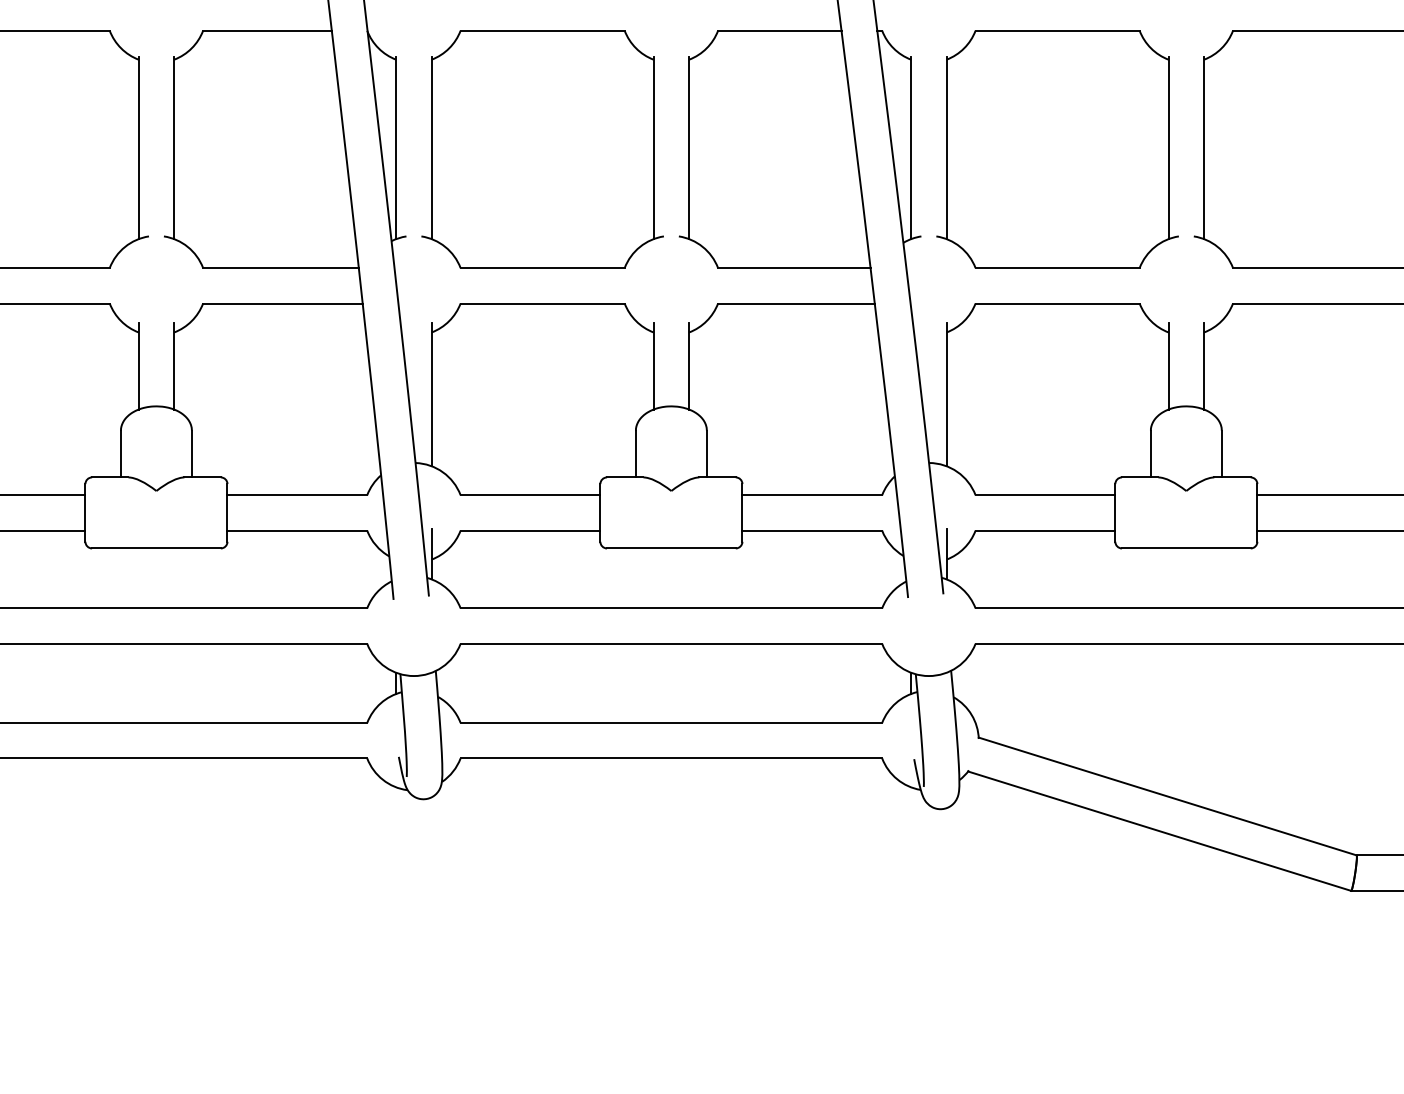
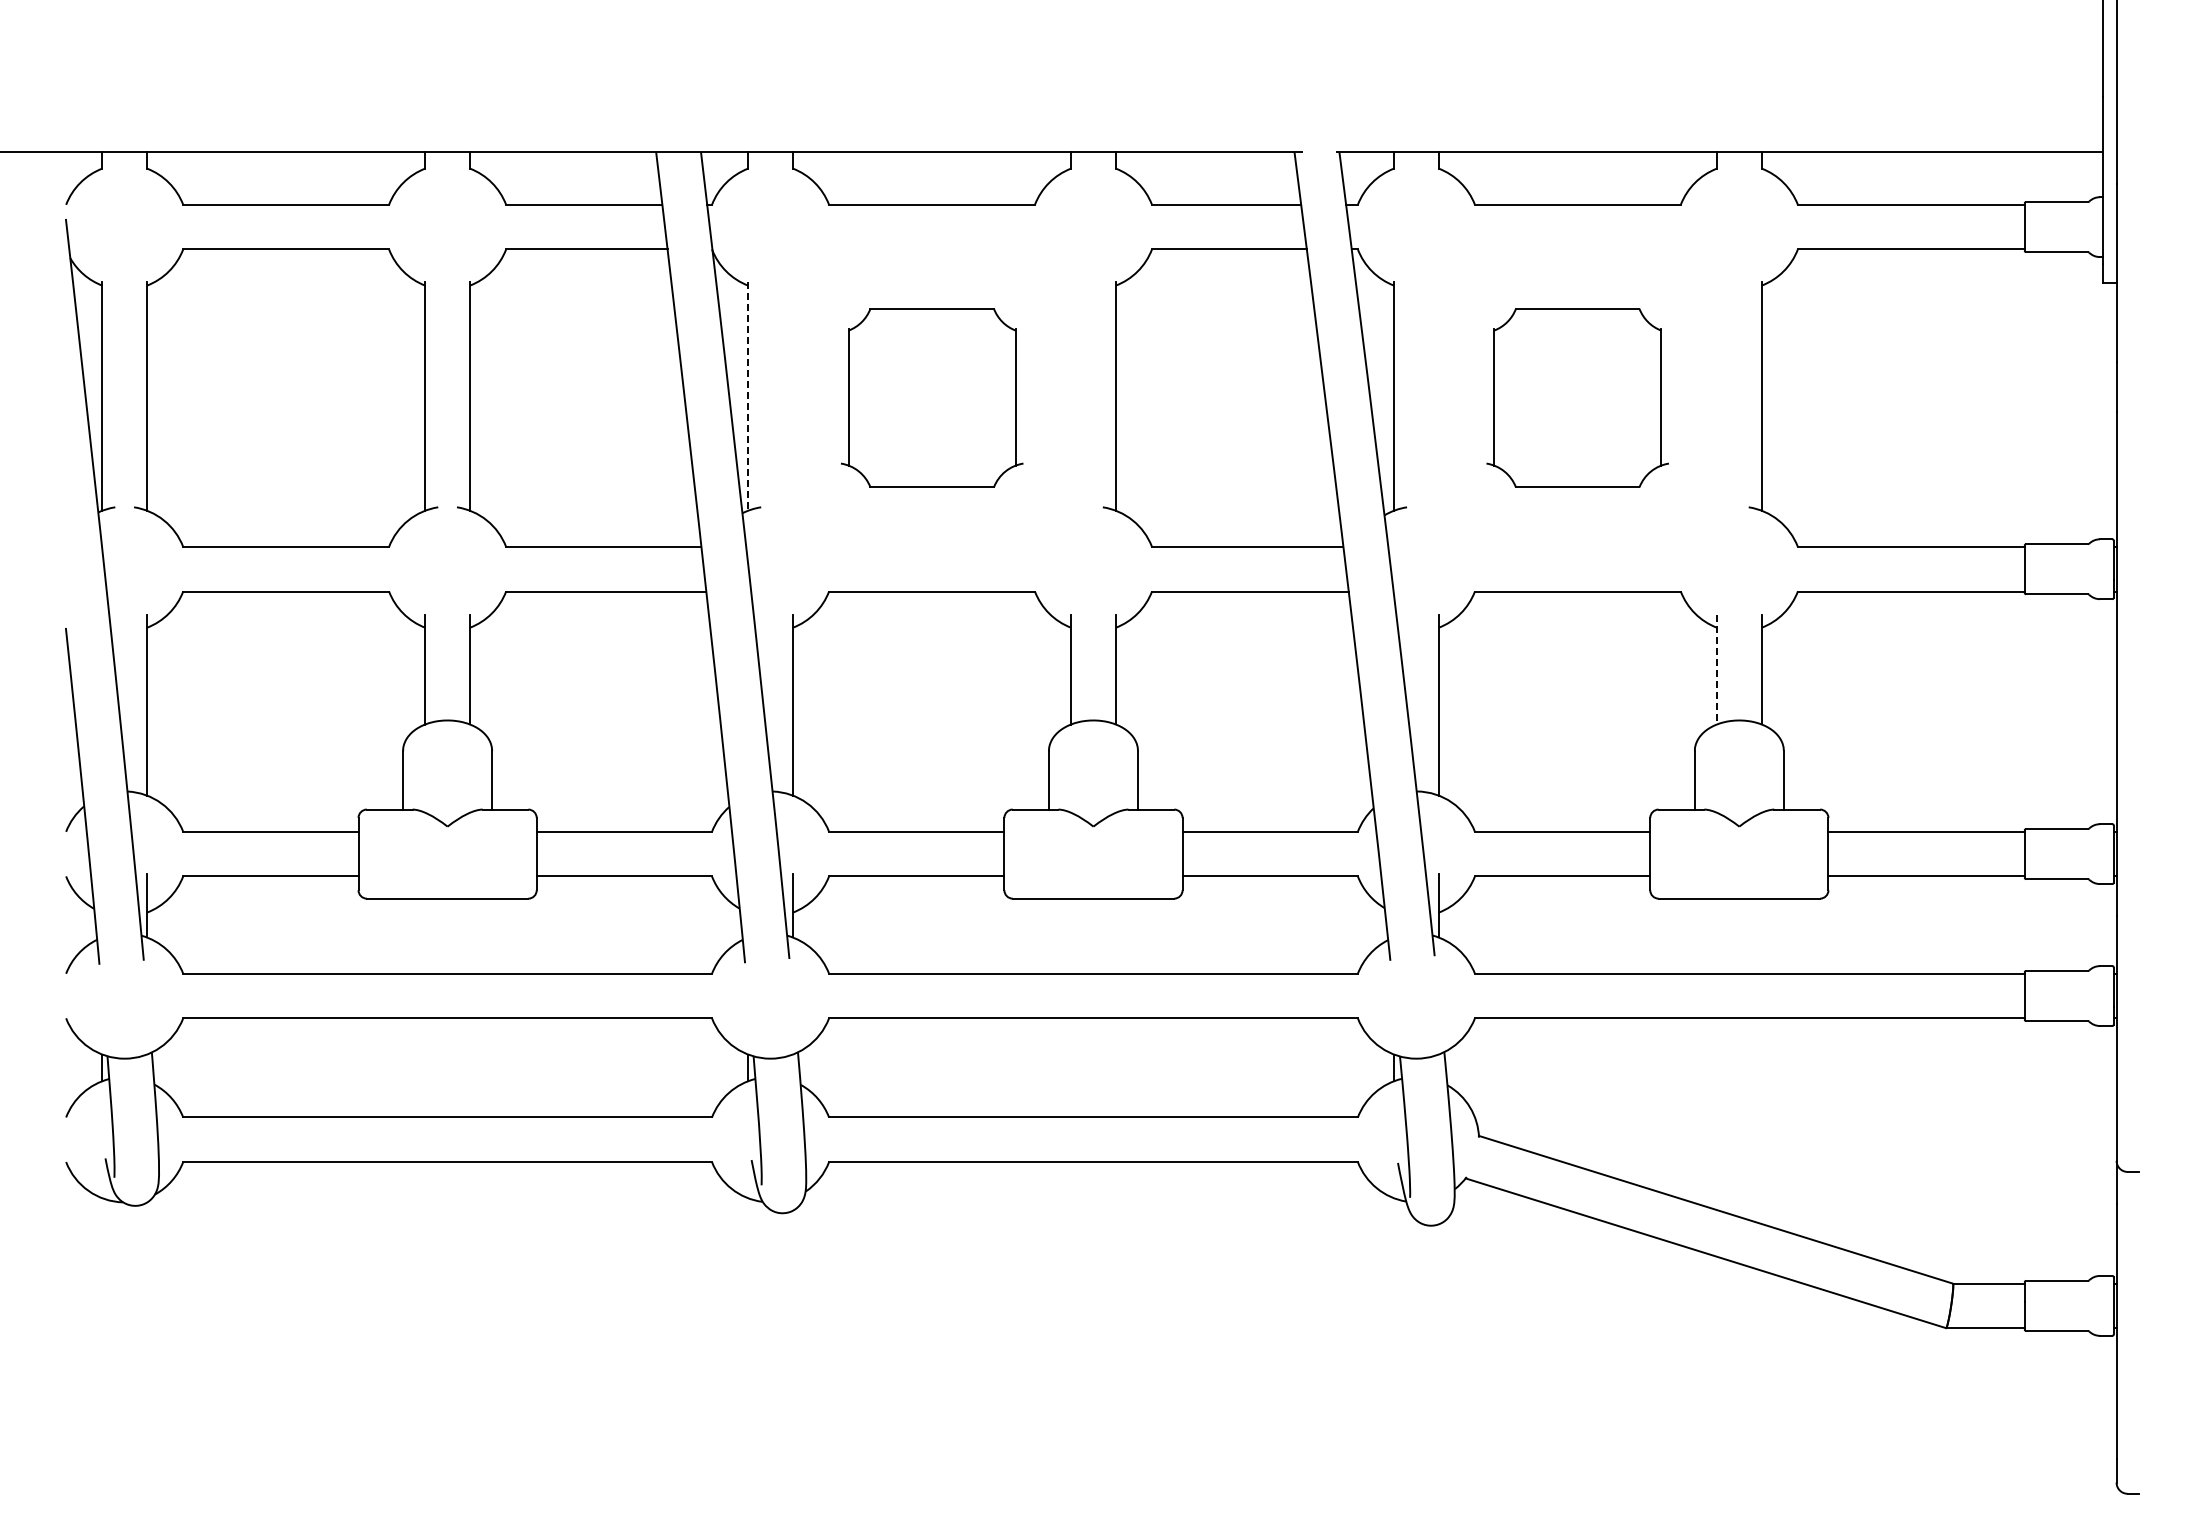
line: (396, 148) -> (748, 397), solid -> dashed
part: (543, 148) -> (932, 397), size x0.6
part: (1057, 148) -> (1577, 397), size x0.6
line: (1168, 365) -> (1717, 669), solid -> dashed

